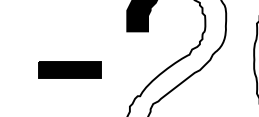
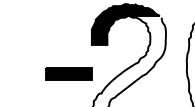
part: (69, 69) -> (68, 73), moved

